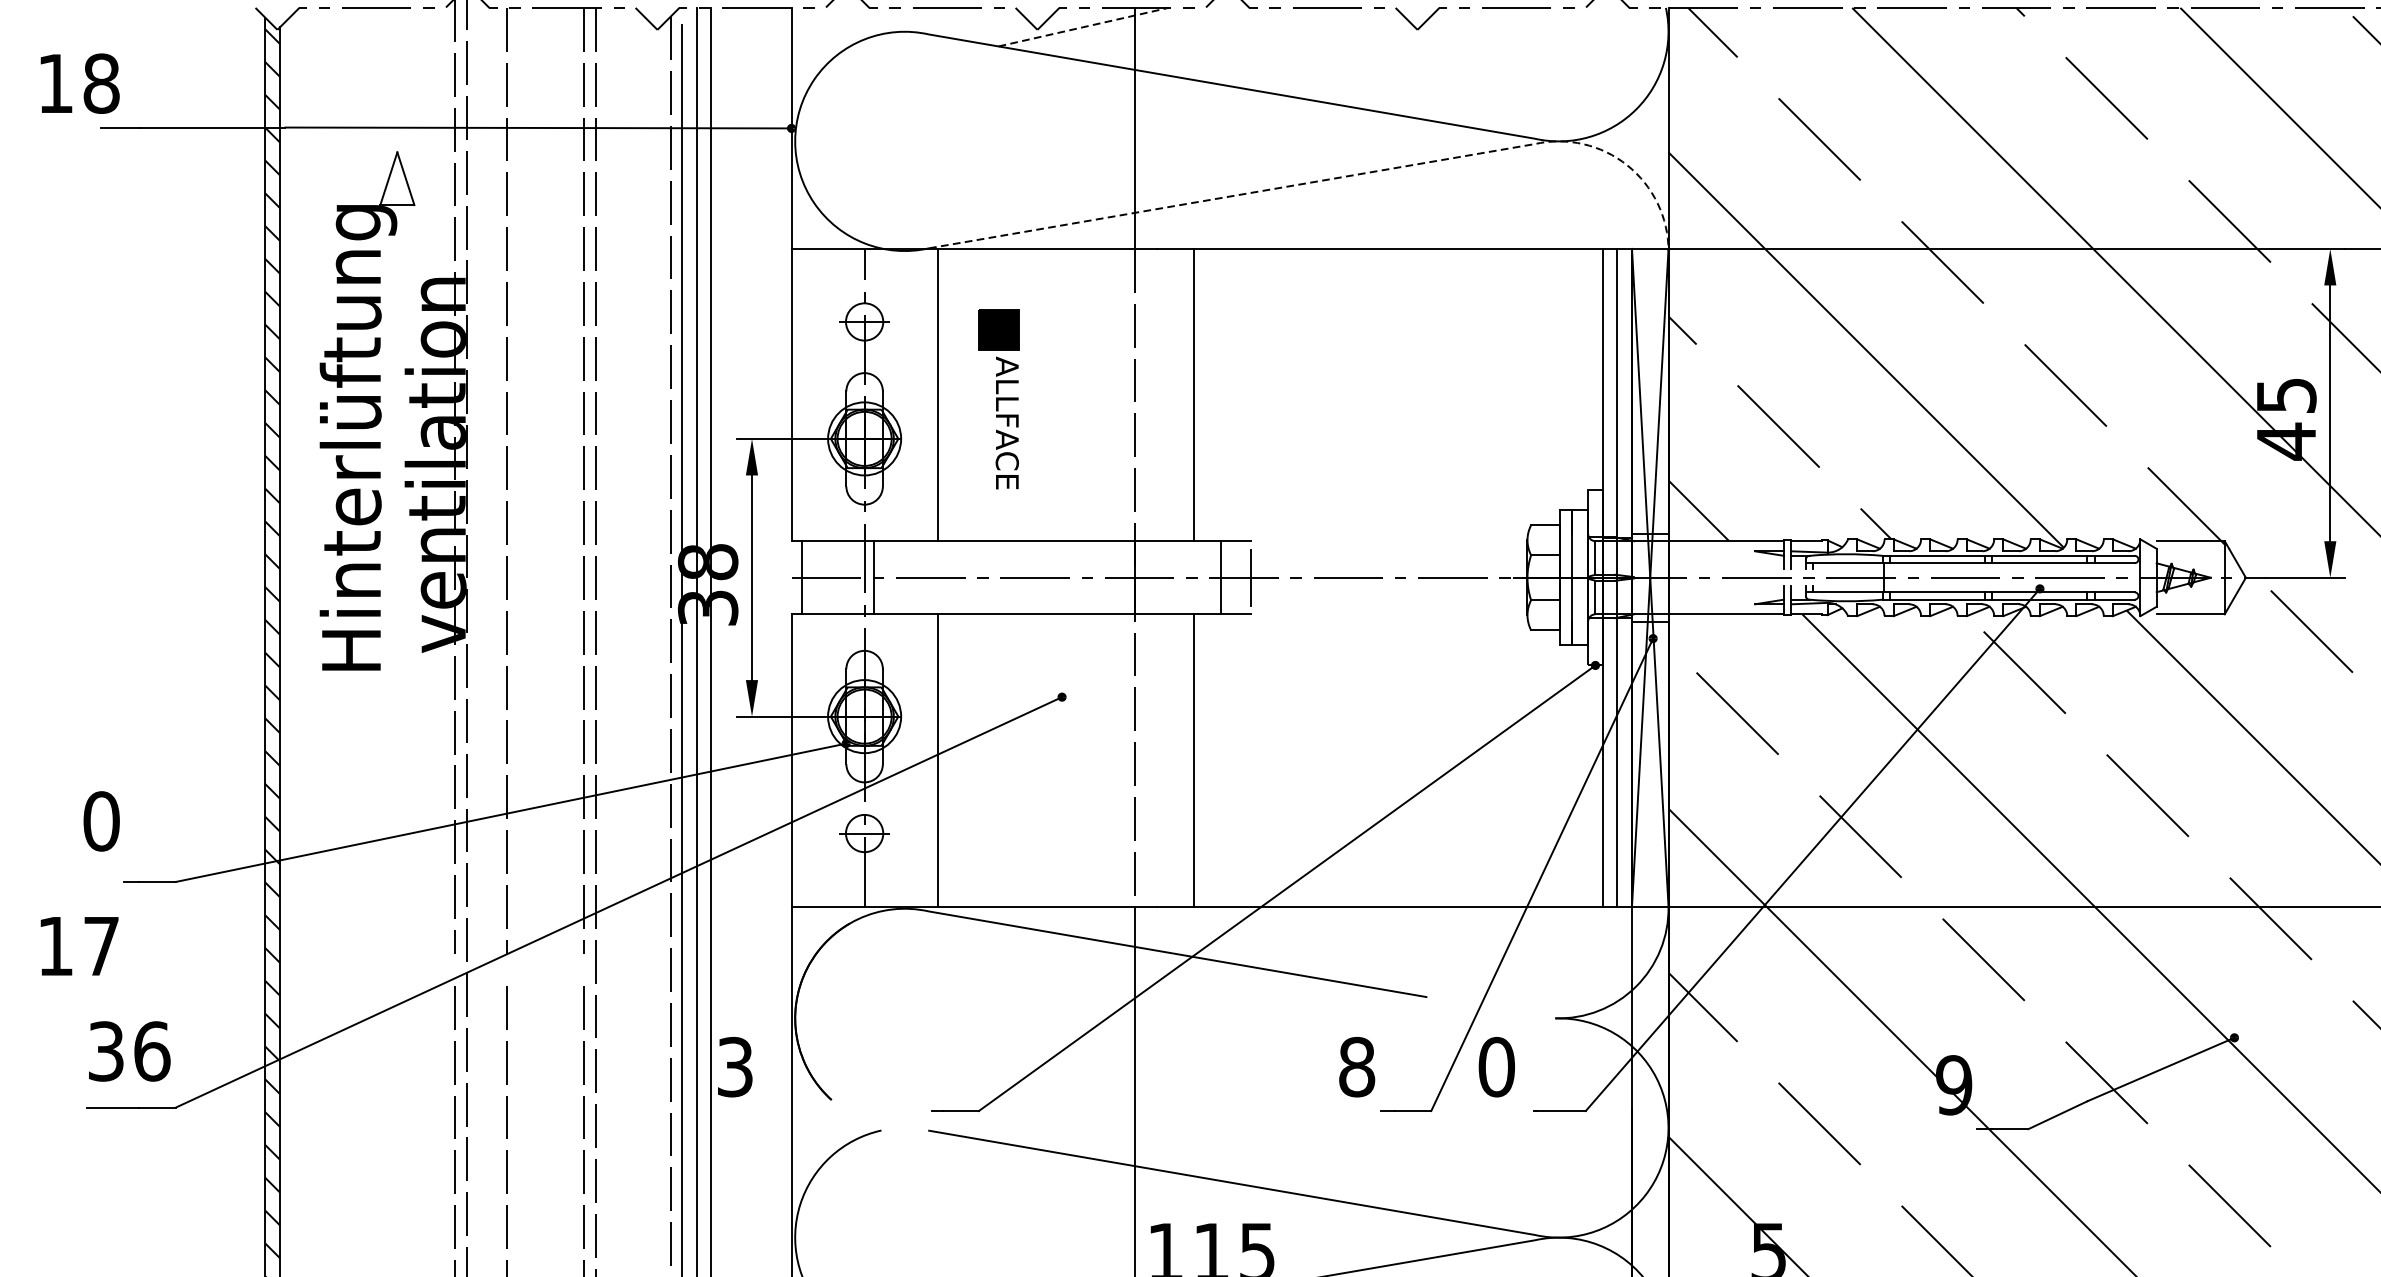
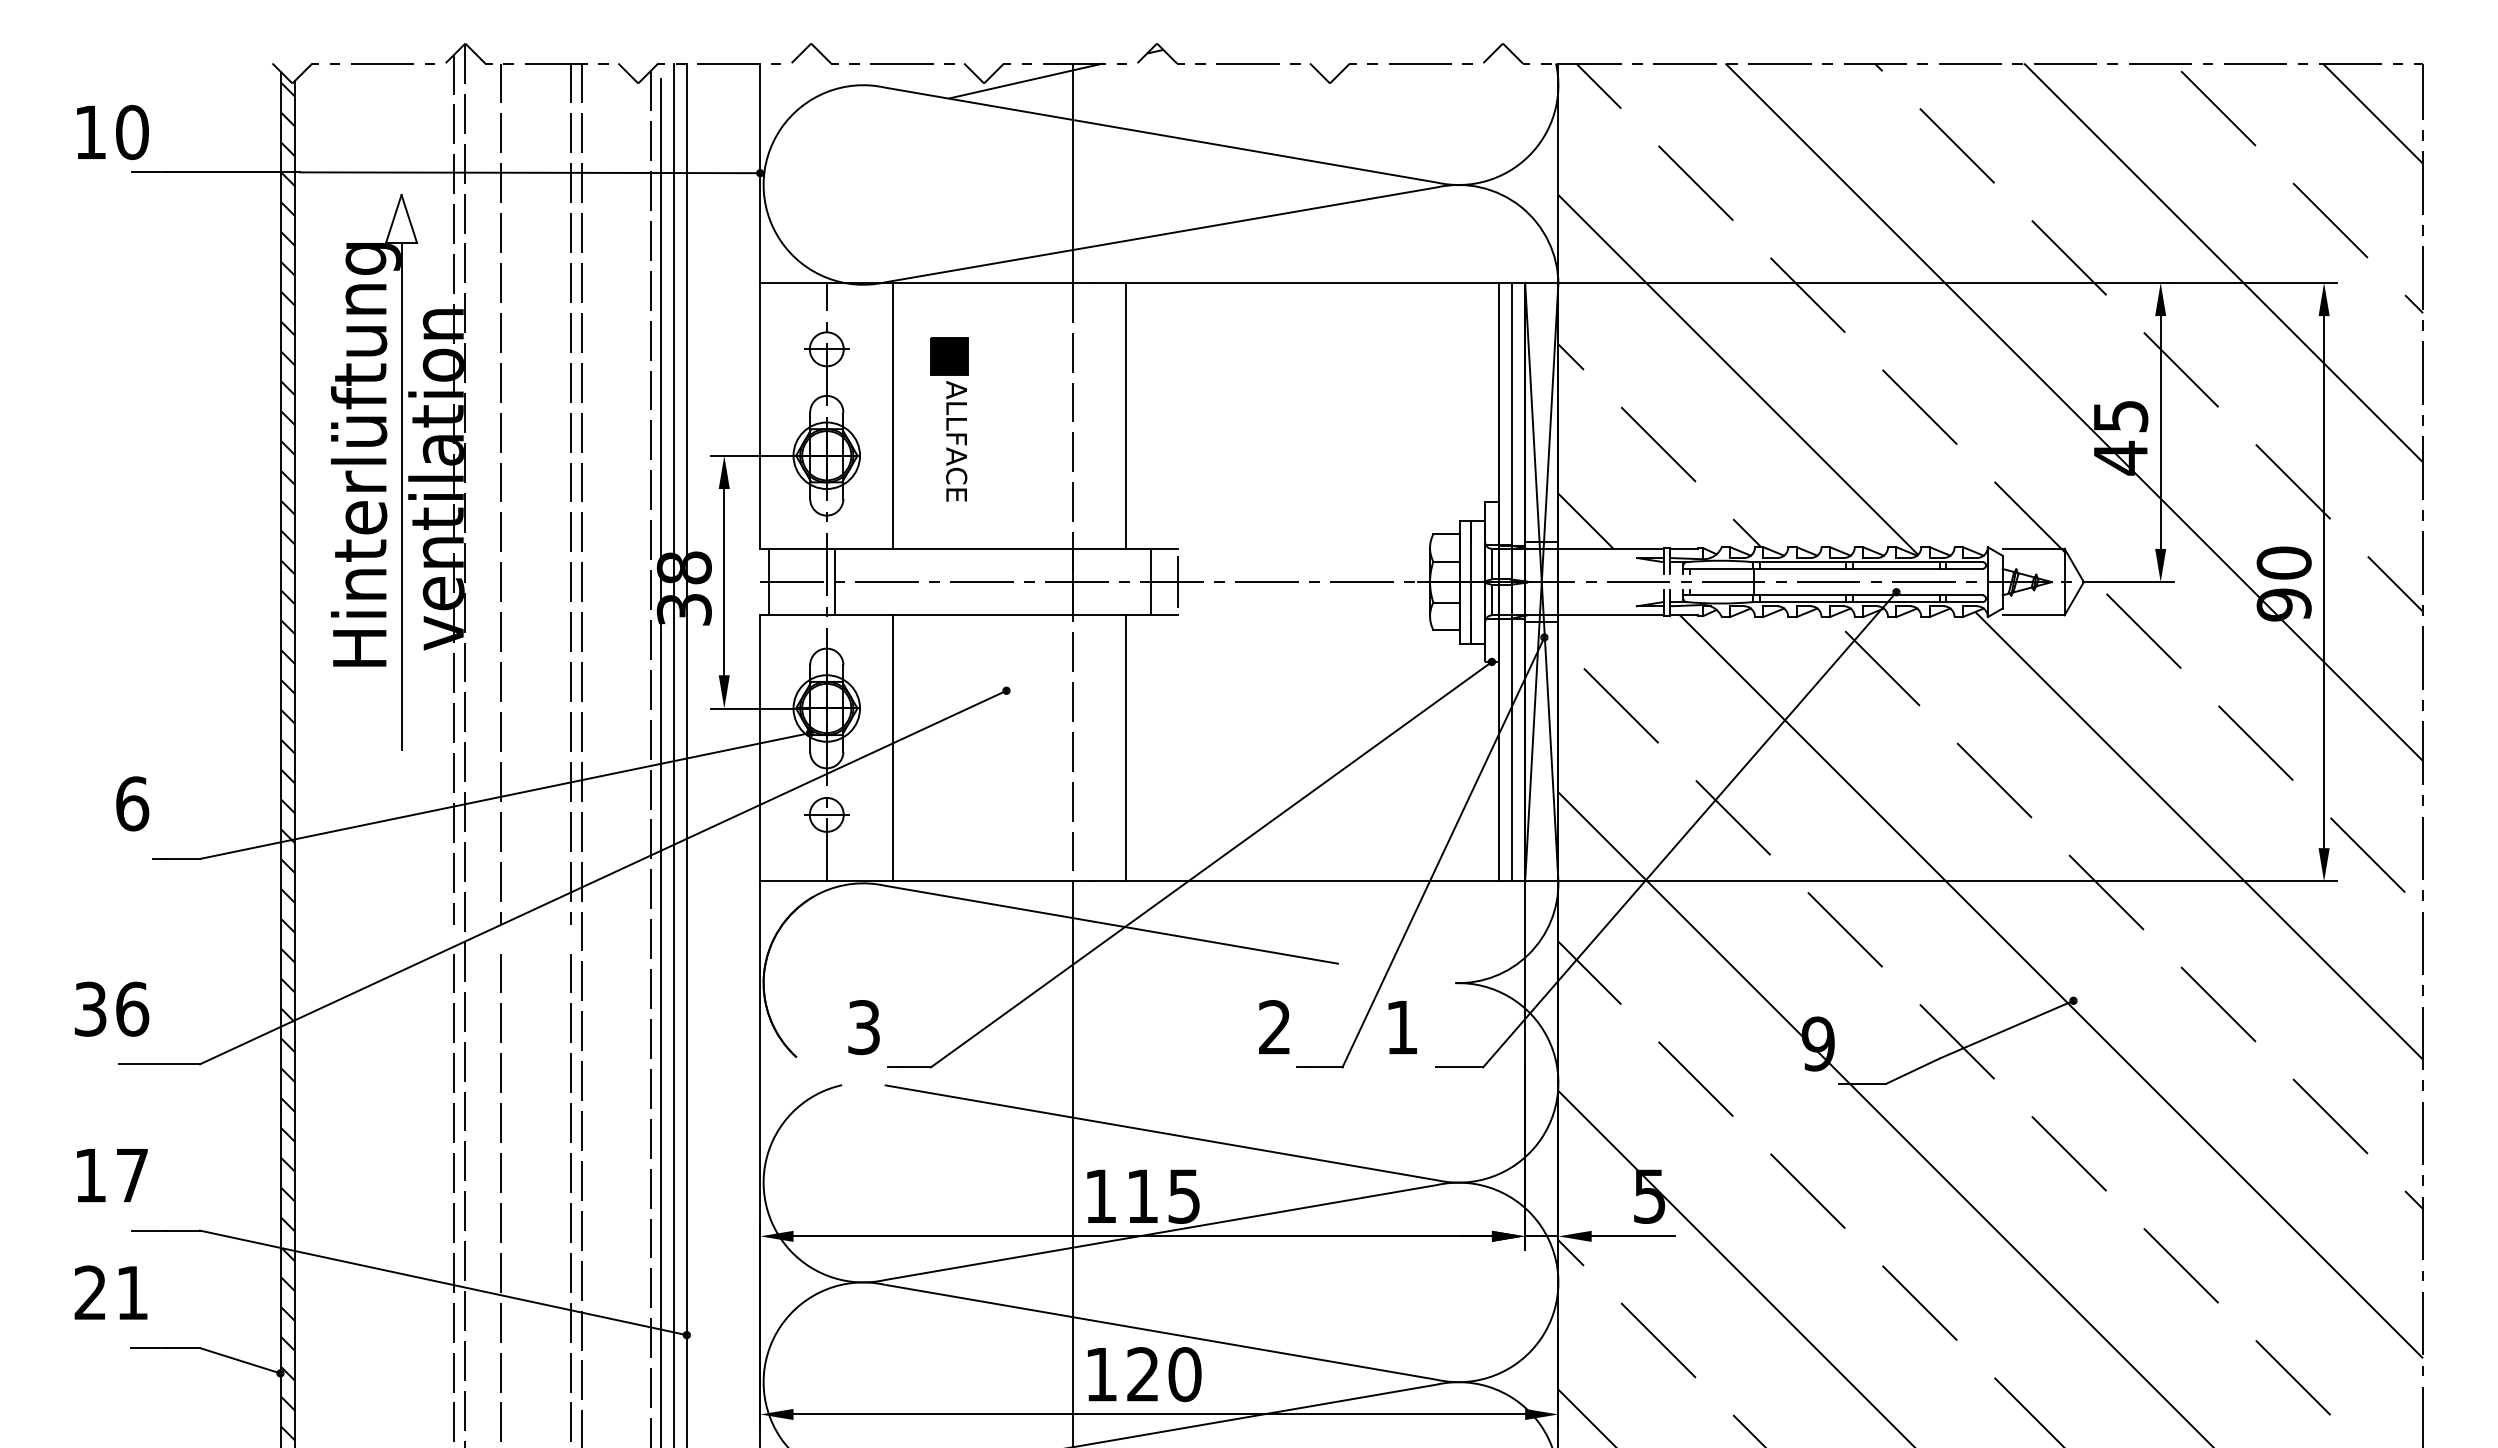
line: (1084, 26) -> (1026, 80), dashed -> solid
text: (101, 83) -> (132, 132), 18 -> 10
line: (1344, 177) -> (1263, 217), dashed -> solid
line: (397, 482) -> (401, 495), added
text: (101, 821) -> (132, 803), 0 -> 6
text: (79, 946) -> (112, 1175), moved
text: (129, 1050) -> (111, 1008), moved
text: (734, 1067) -> (863, 1027), moved
text: (1356, 1067) -> (1274, 1027), 8 -> 2
text: (1496, 1067) -> (1401, 1027), 0 -> 1

